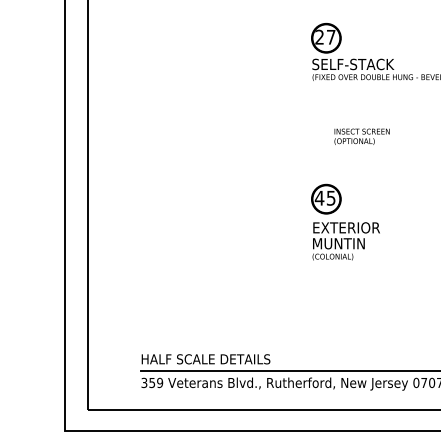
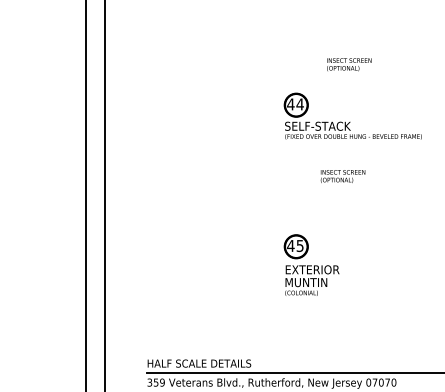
text: (325, 37) -> (295, 104), 27 -> 44
text: (361, 136) -> (342, 176), moved
part: (345, 221) -> (311, 264), moved

